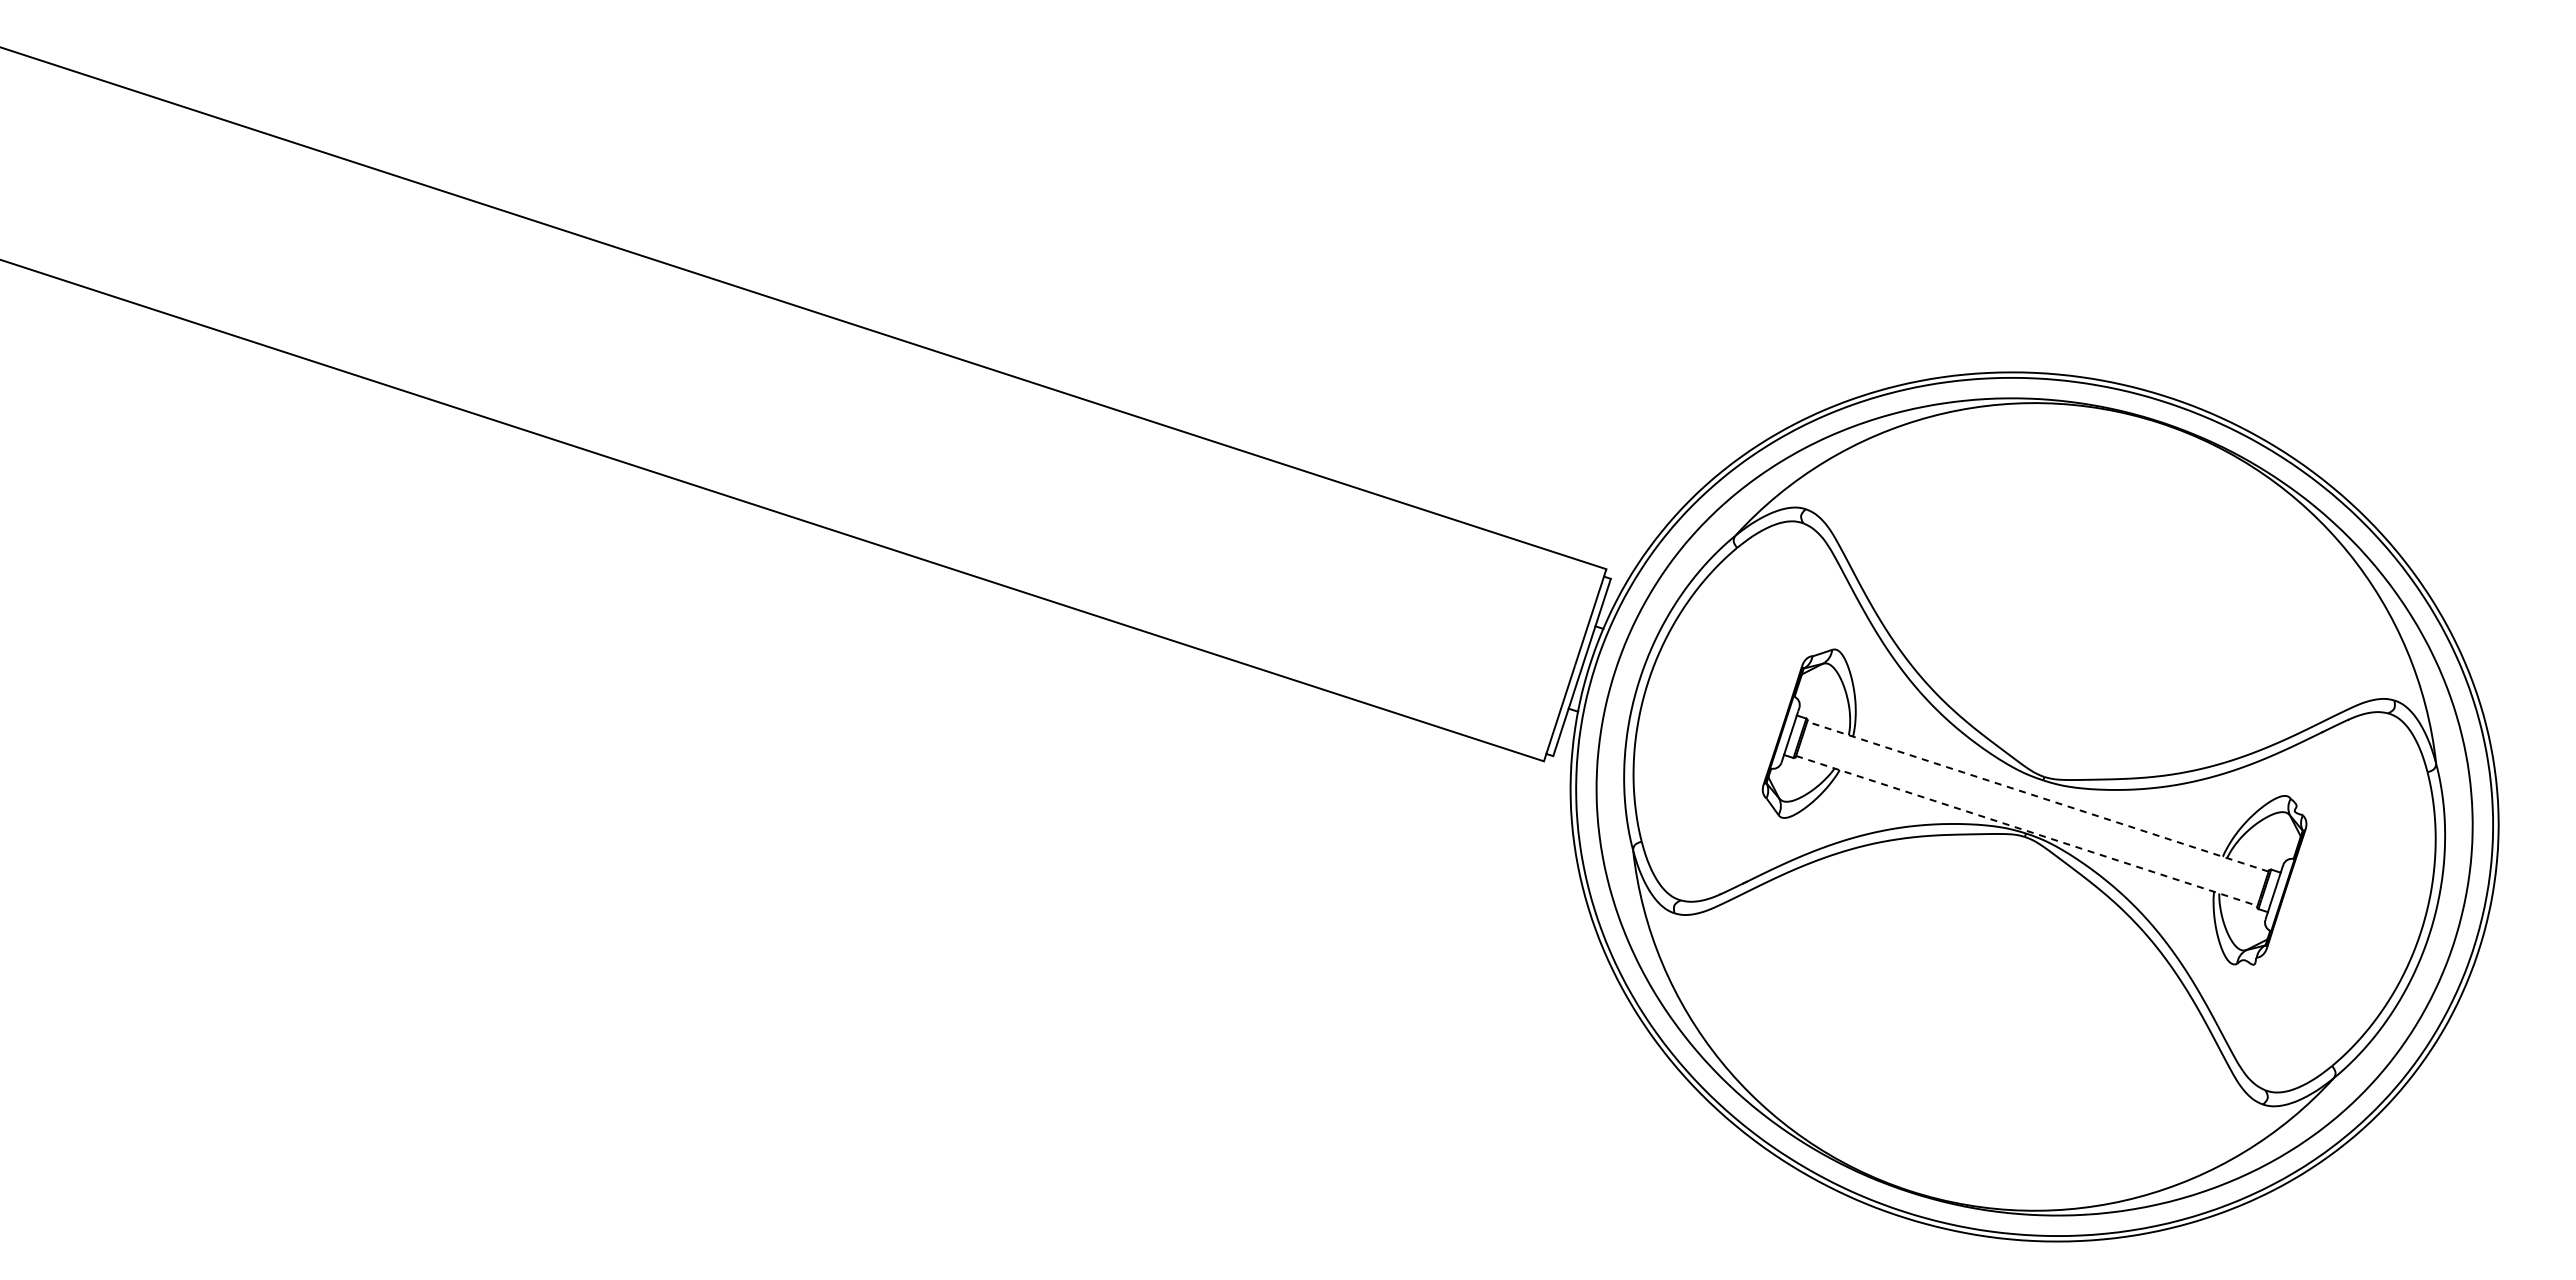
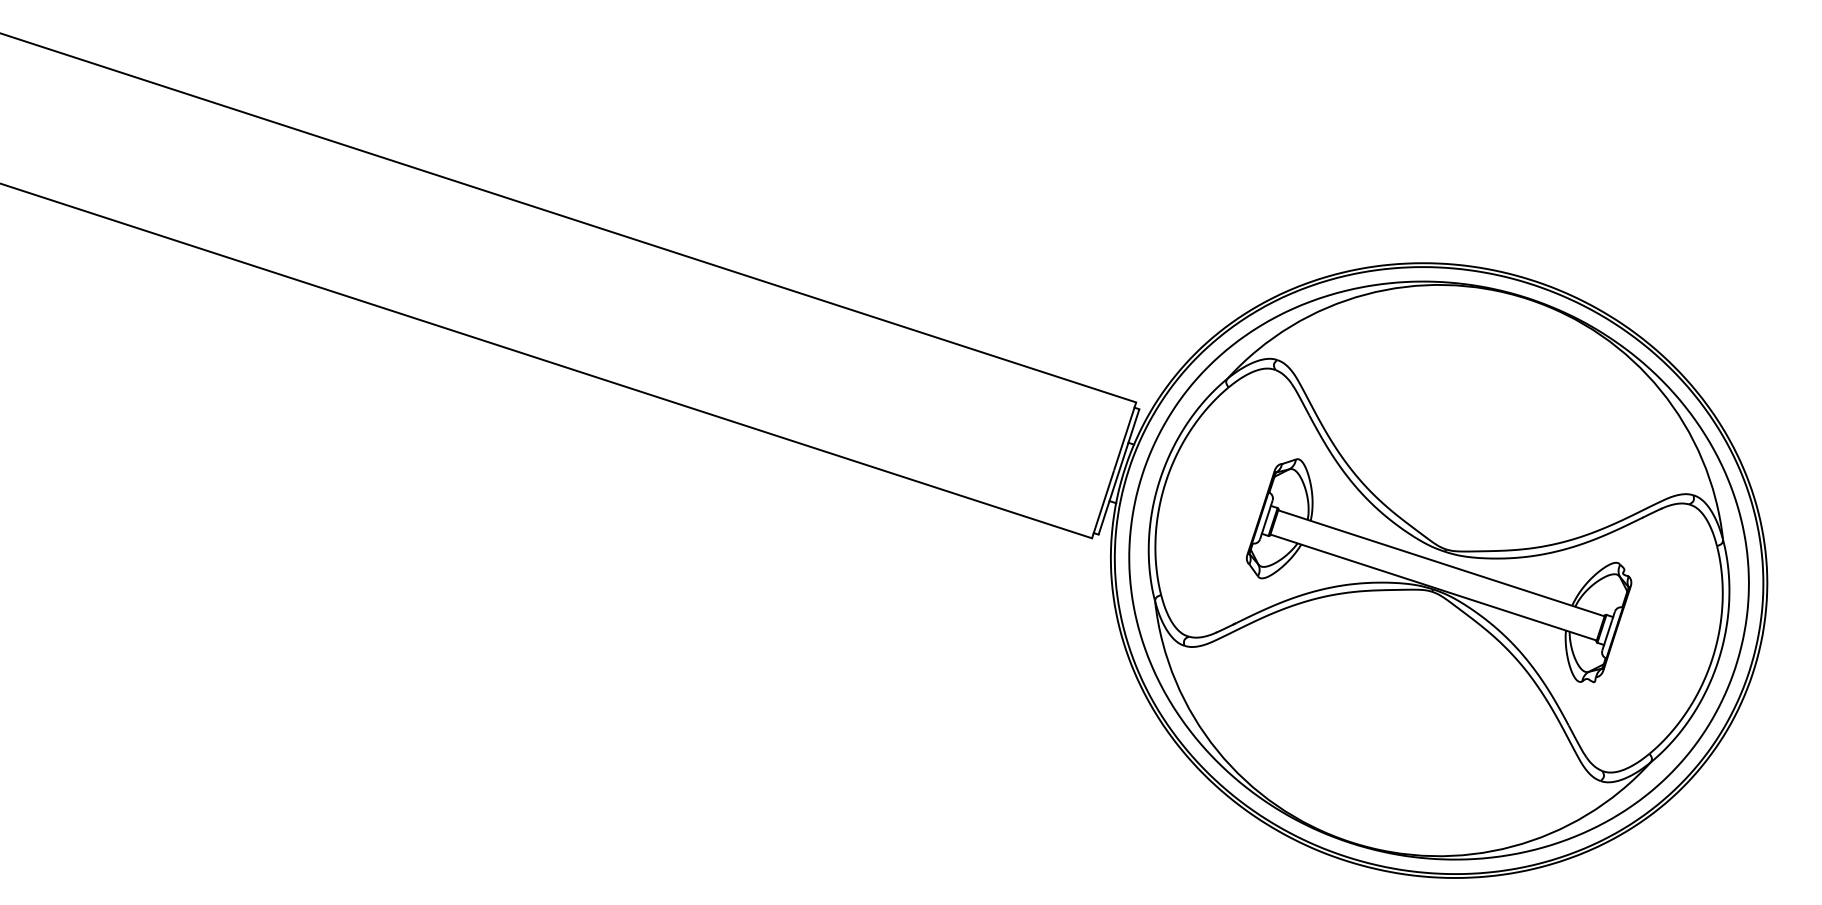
line: (2037, 796) -> (1441, 563), dashed -> solid
line: (2026, 830) -> (1433, 587), dashed -> solid

